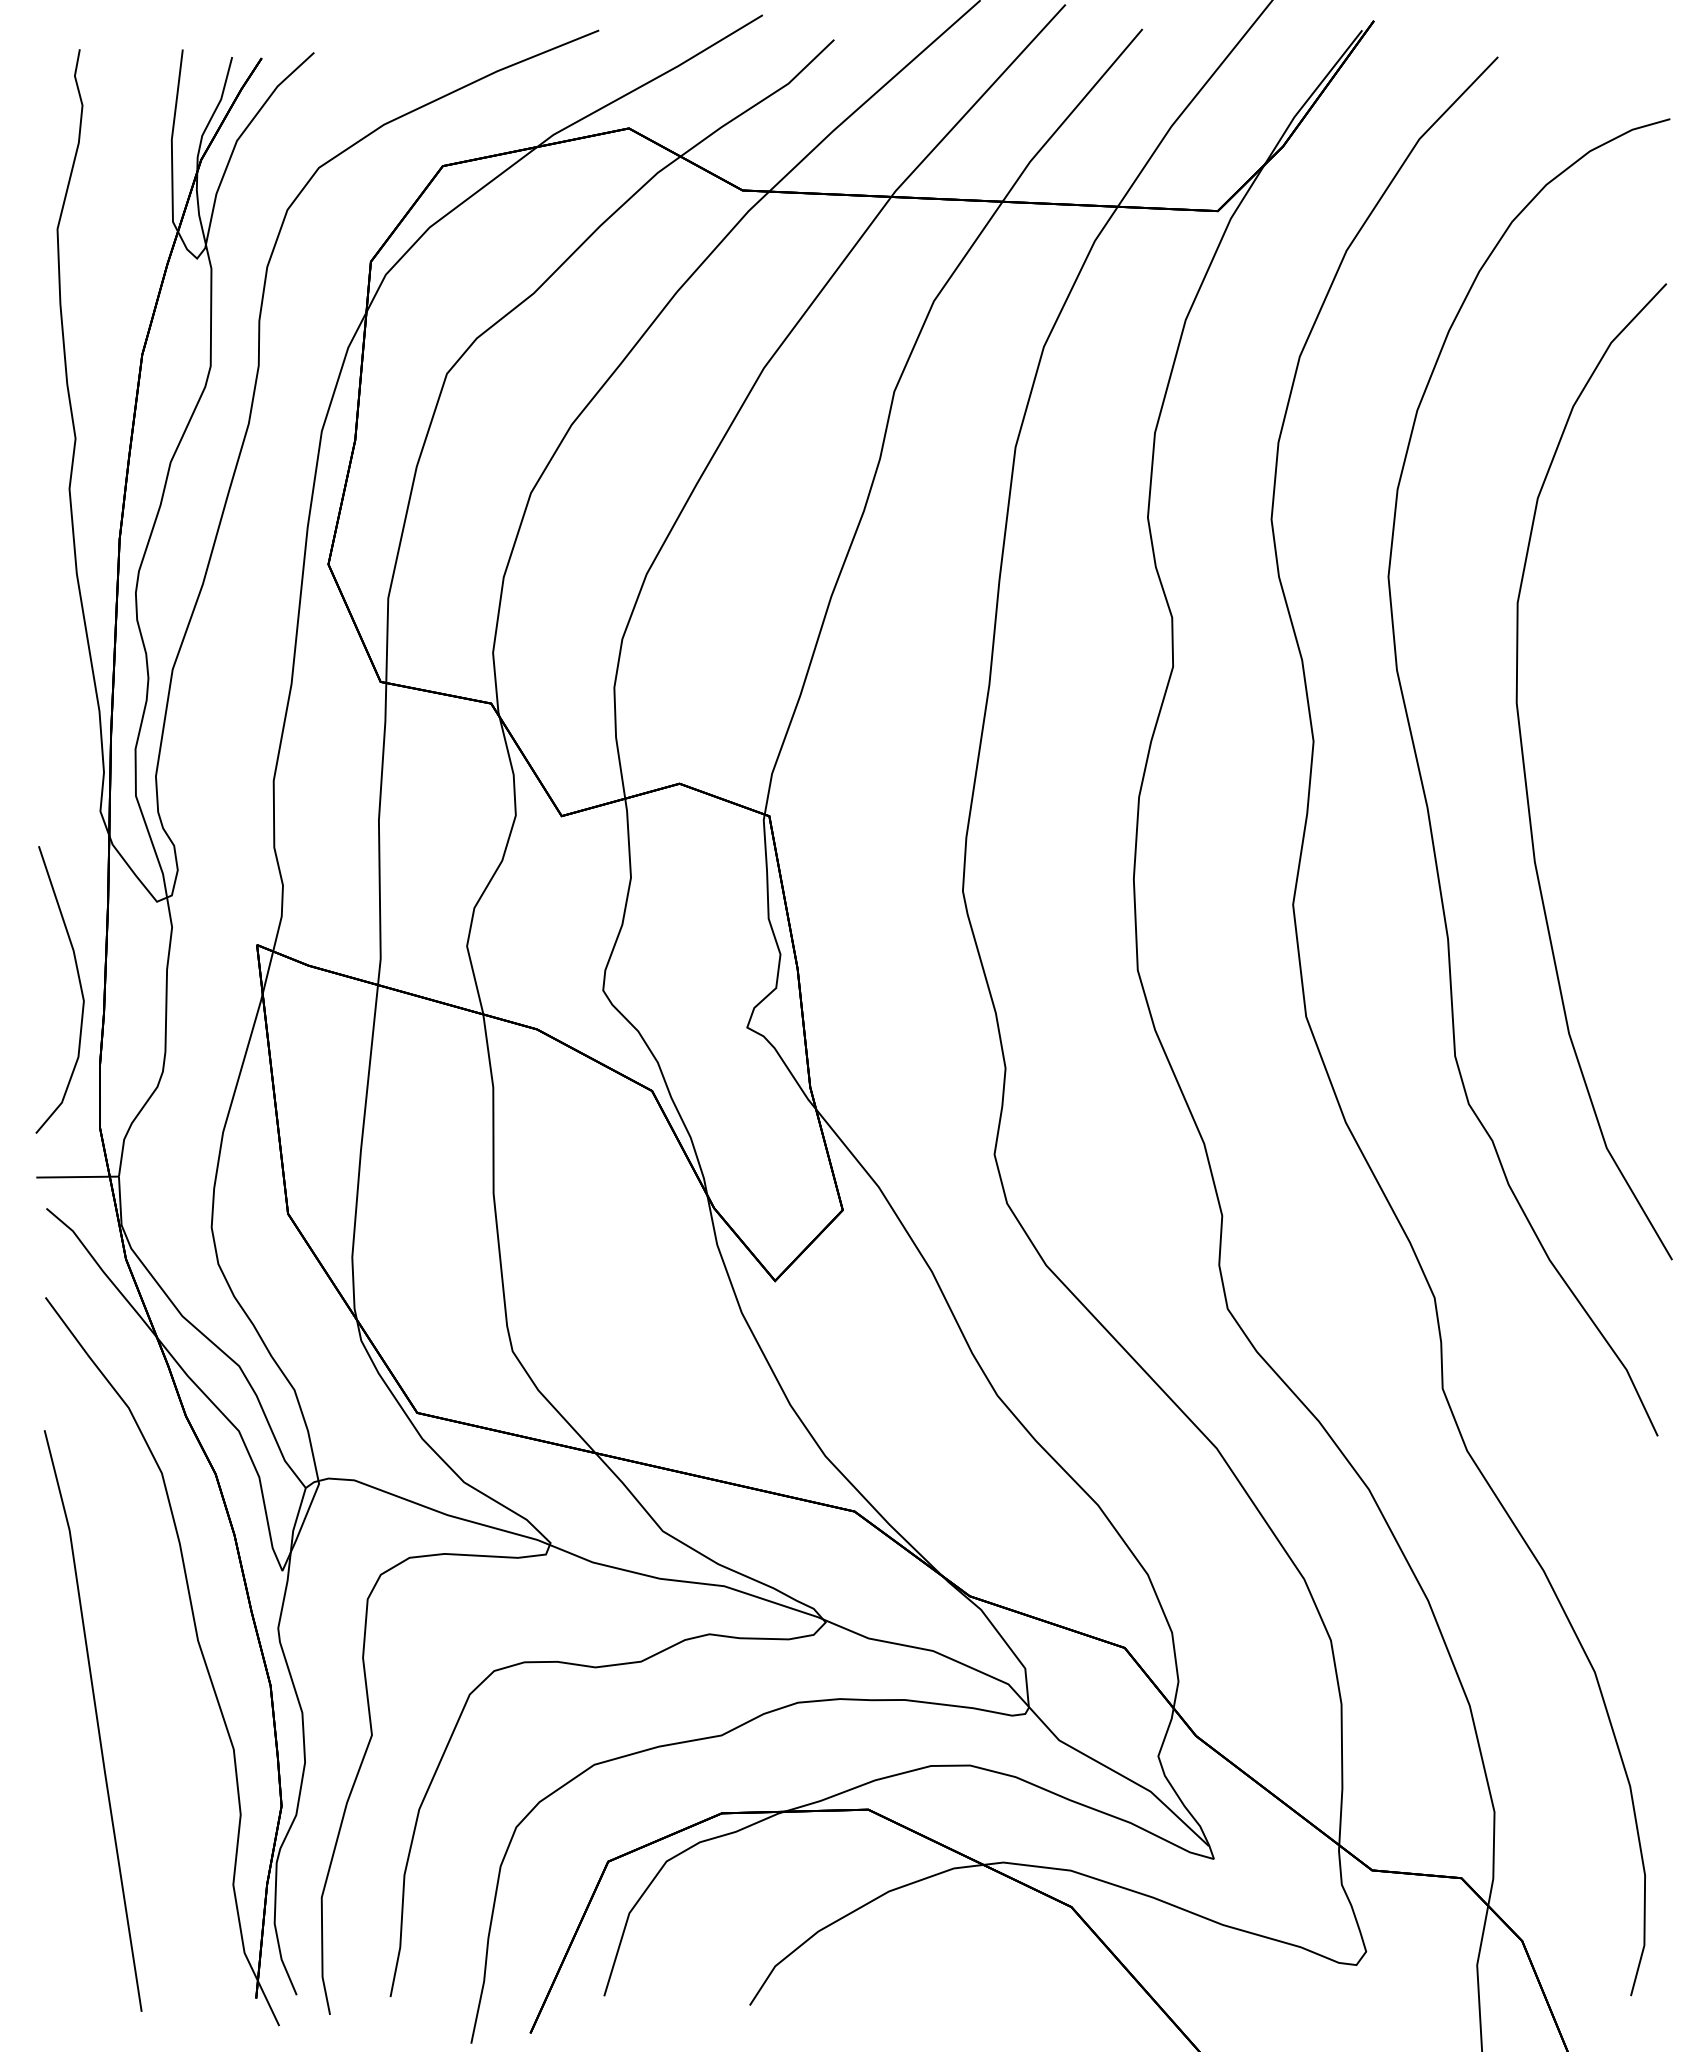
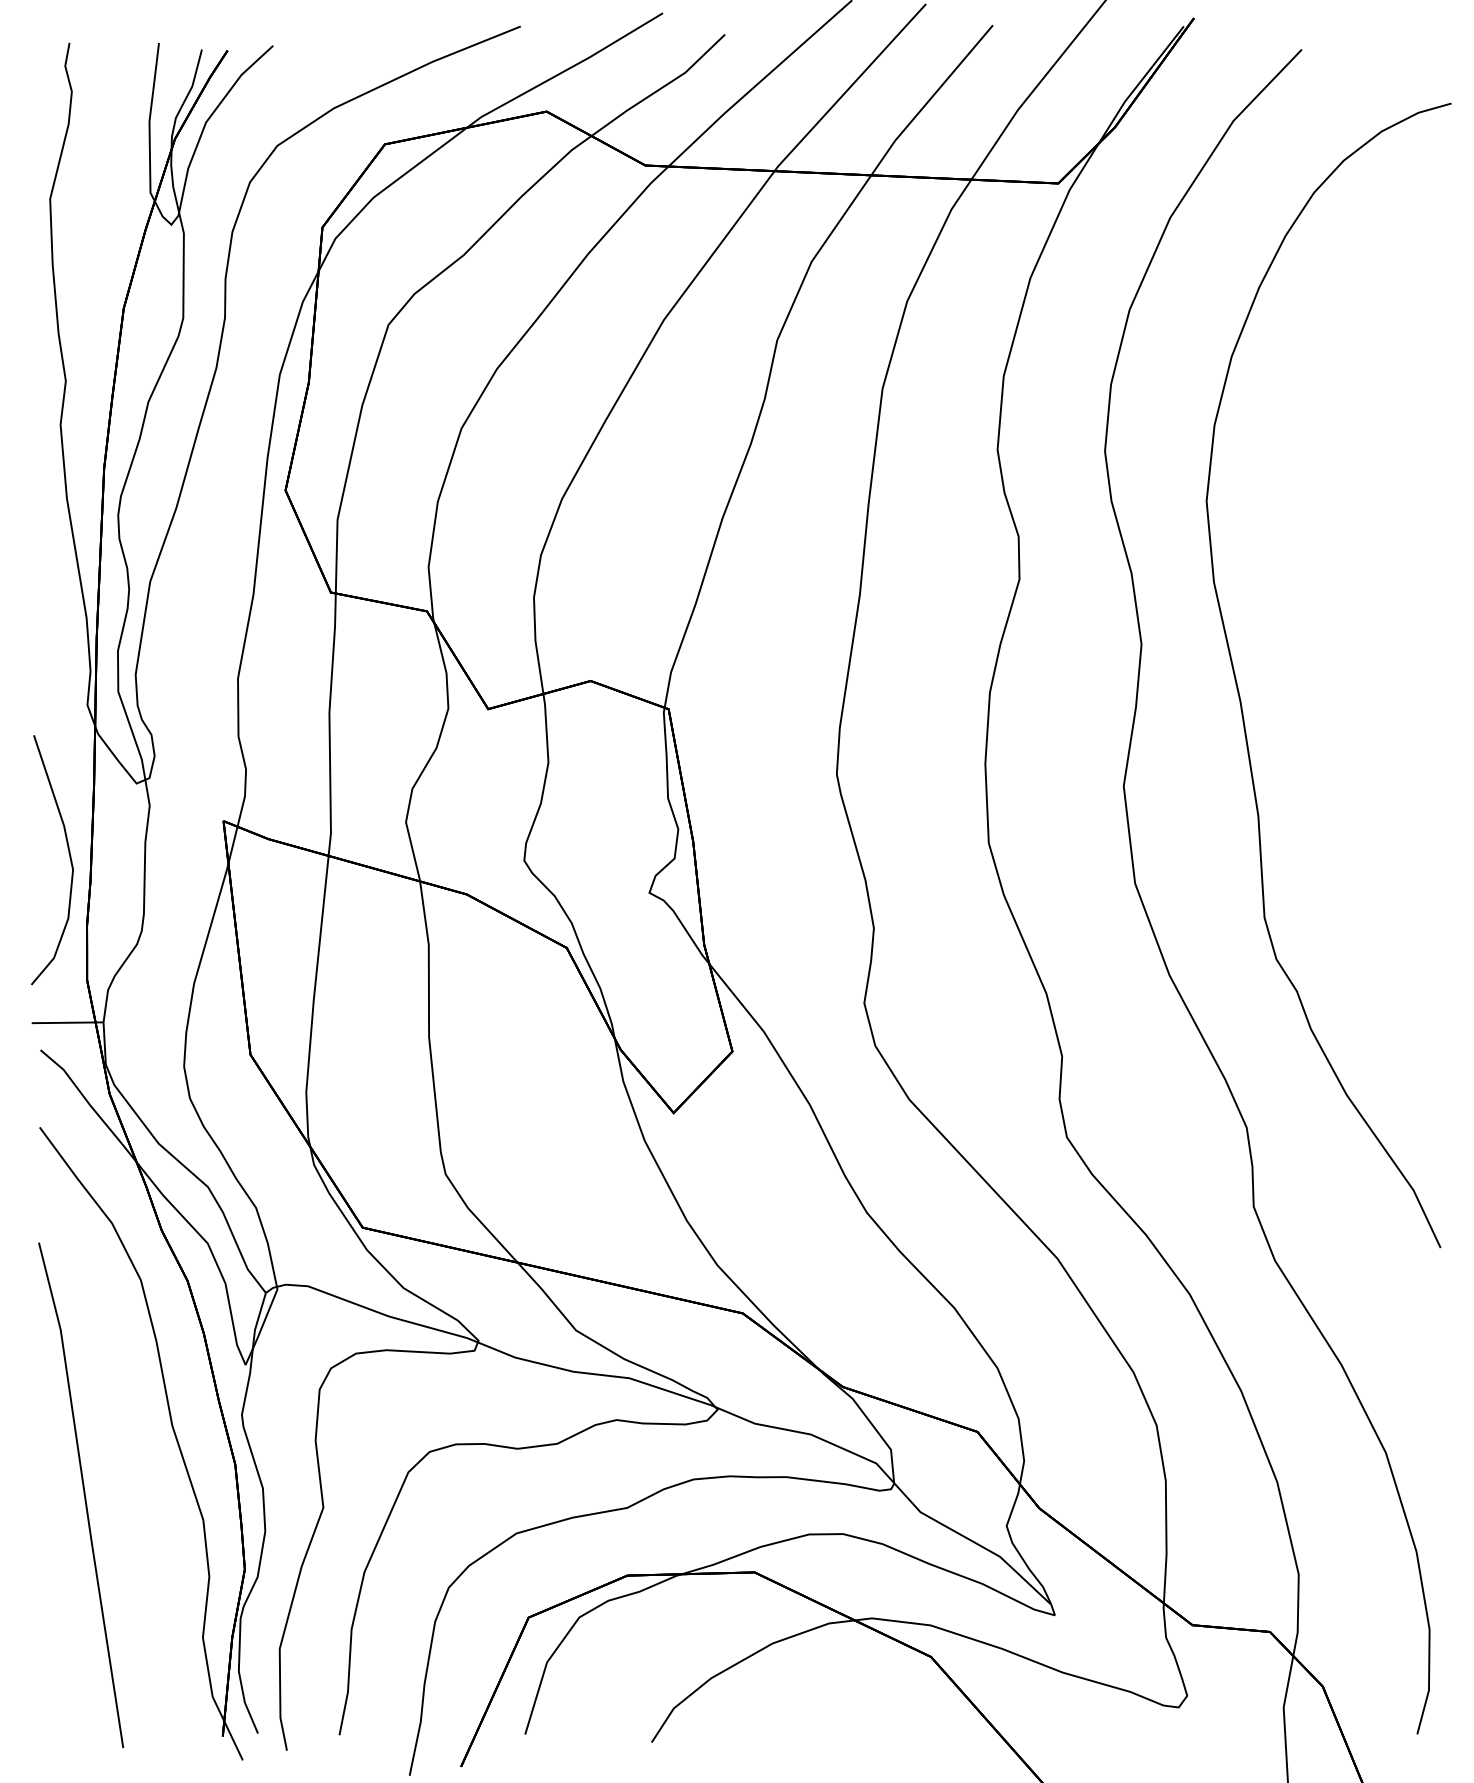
part: (1526, 775) -> (1326, 673), removed

